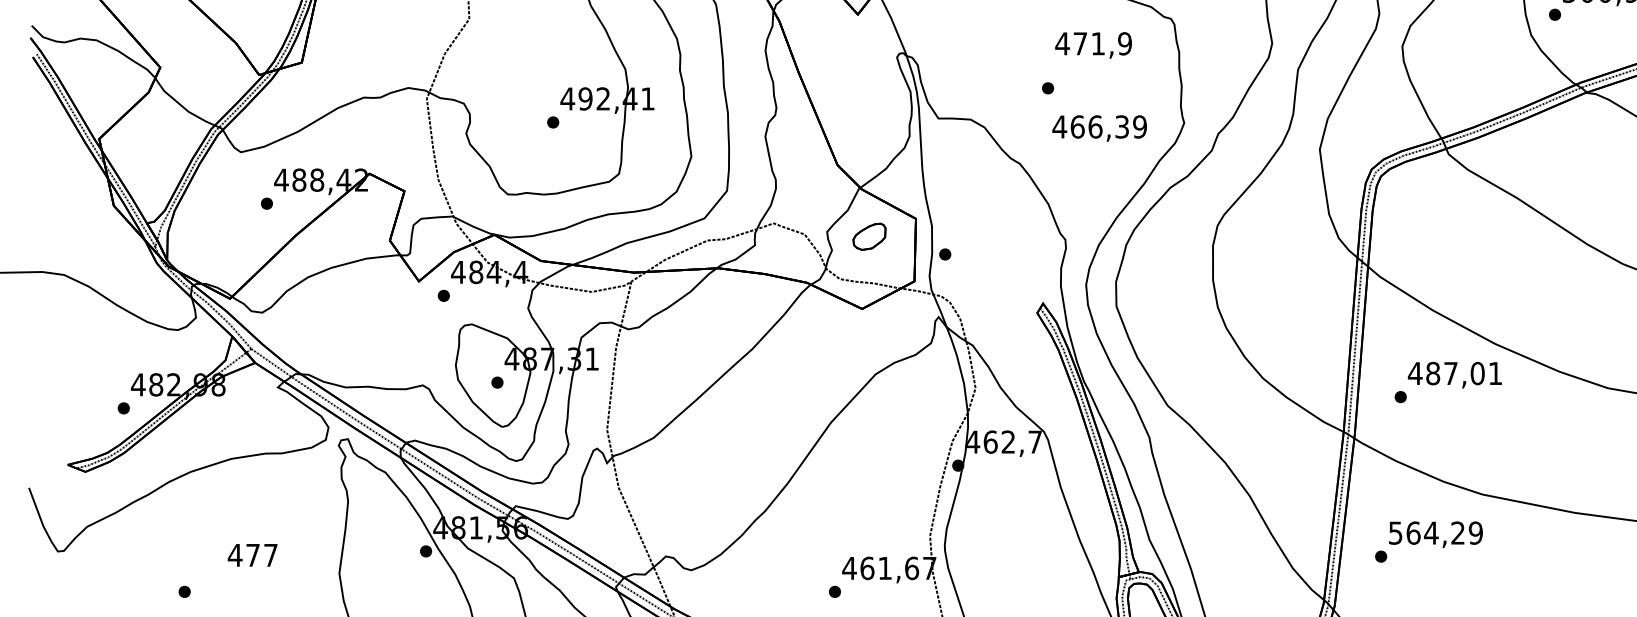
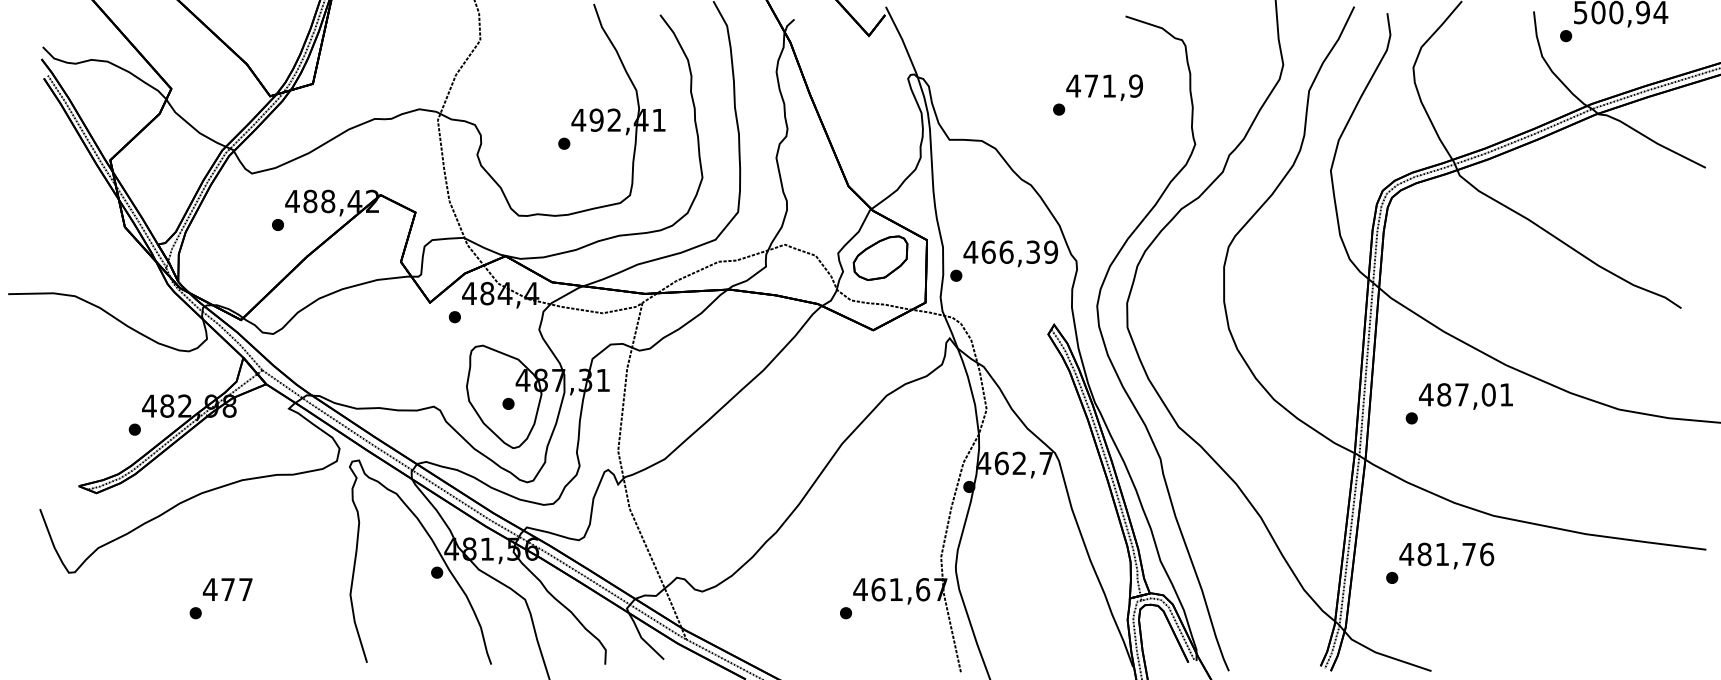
text: (1093, 45) -> (1104, 87), moved
text: (1099, 128) -> (1010, 253), moved
part: (869, 236) -> (880, 257), size x1.67
text: (1435, 533) -> (1446, 554), 564,29 -> 481,76
text: (252, 555) -> (227, 589), moved

